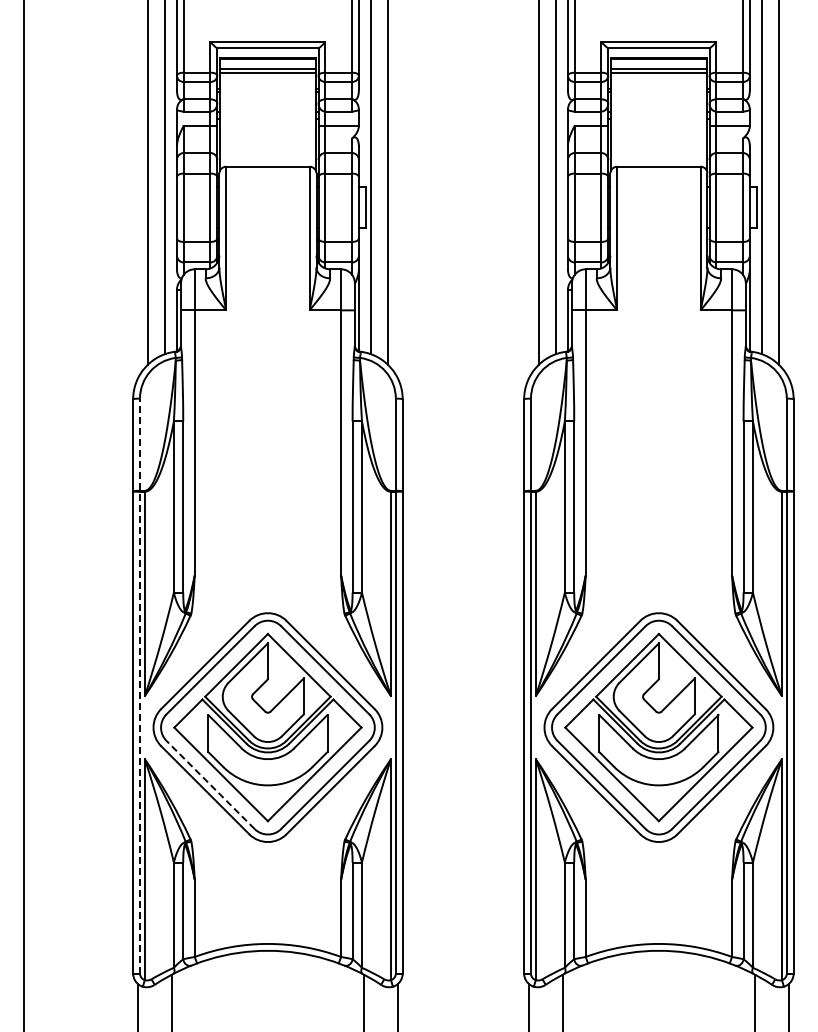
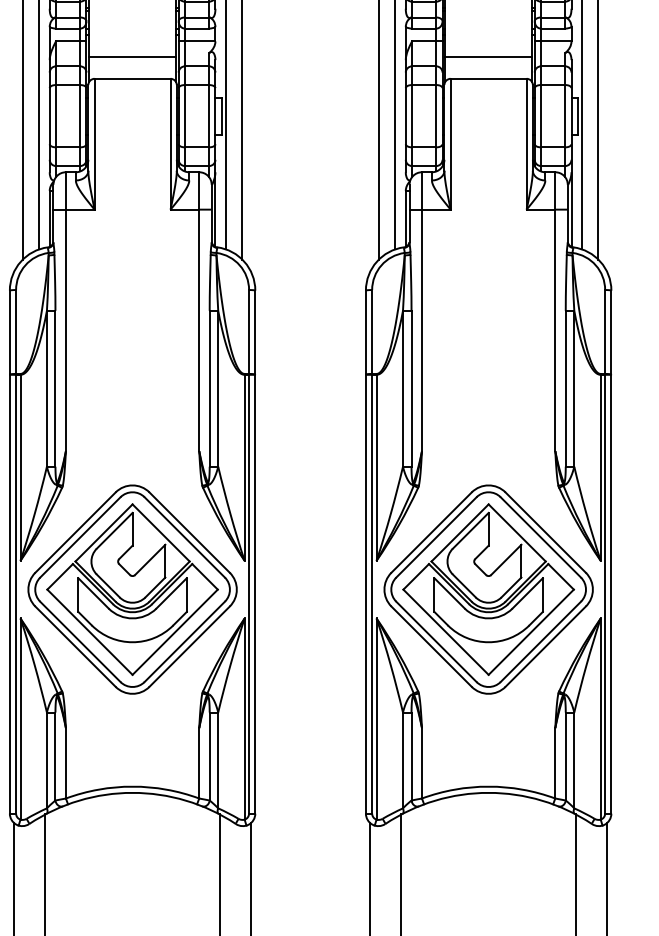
line: (267, 143) -> (132, 57), added
line: (658, 143) -> (488, 57), added
line: (140, 686) -> (16, 552), dashed -> solid
line: (210, 784) -> (80, 641), dashed -> solid

